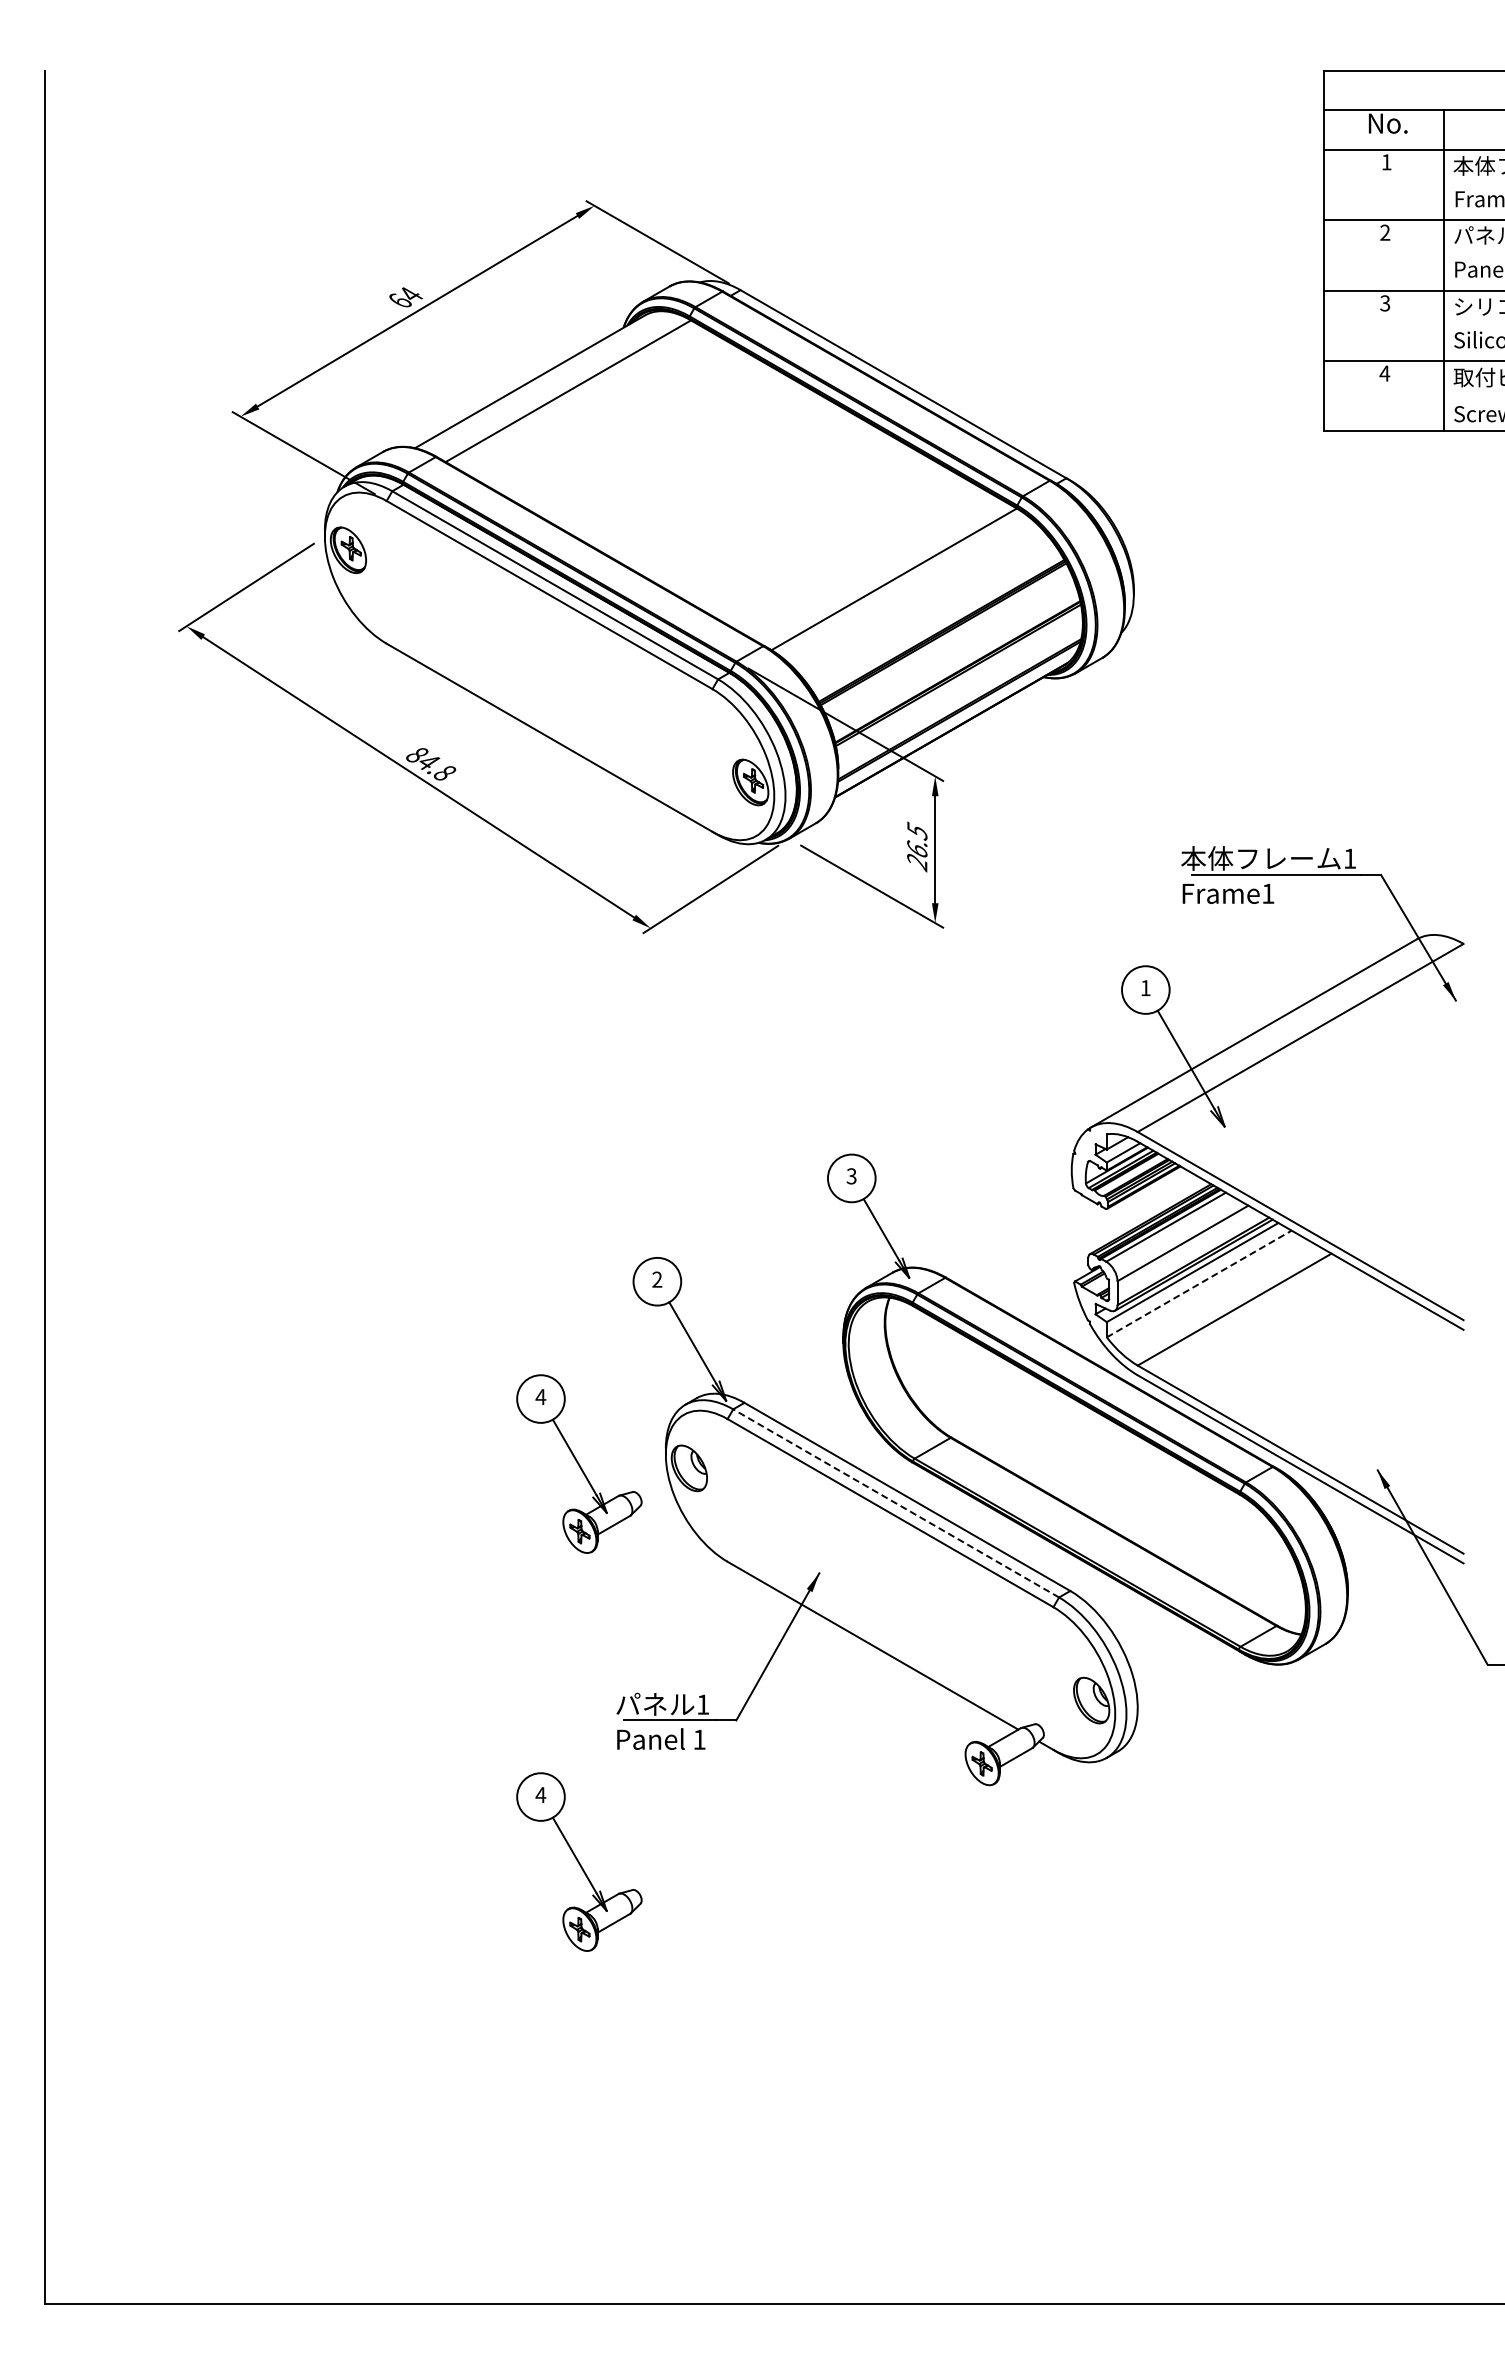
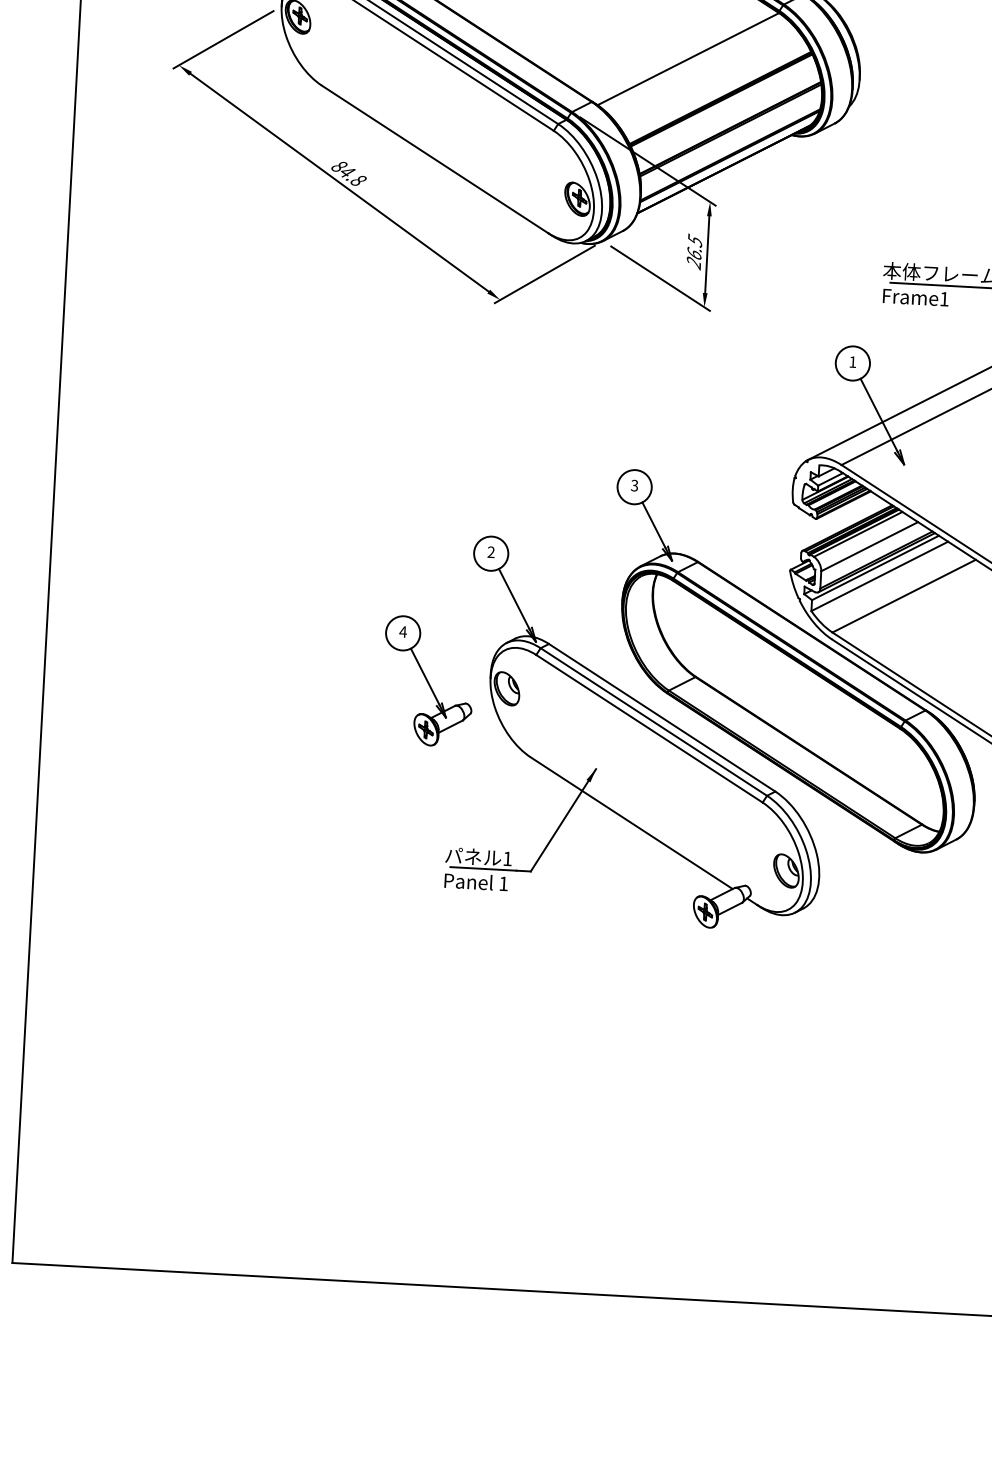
line: (1199, 1284) -> (879, 576), dashed -> solid
line: (895, 1503) -> (653, 722), dashed -> solid
part: (579, 1861) -> (412, 966), removed

